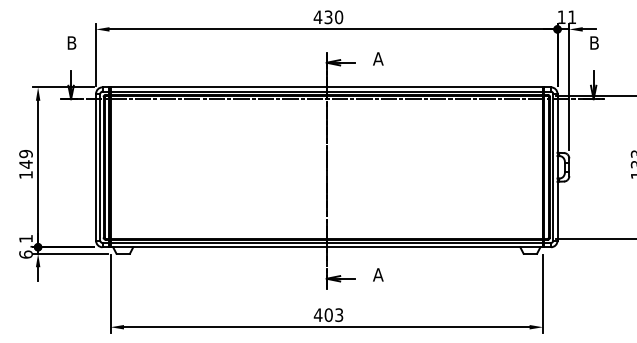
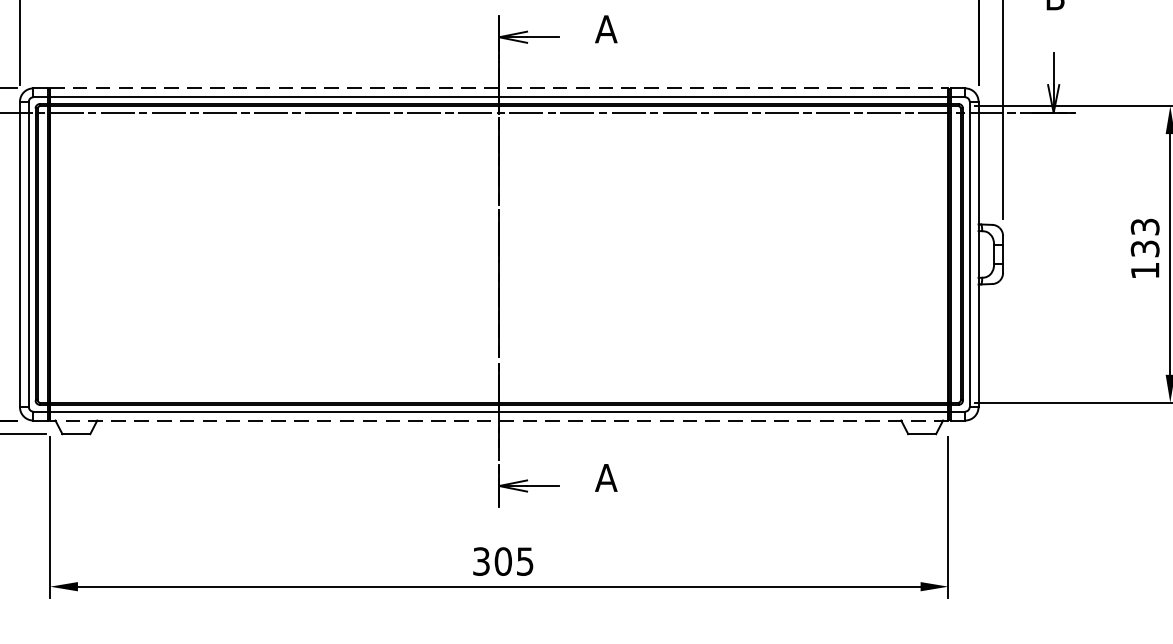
line: (327, 87) -> (500, 88), solid -> dashed
line: (326, 247) -> (498, 421), solid -> dashed
text: (328, 315) -> (502, 562), 403 -> 305

